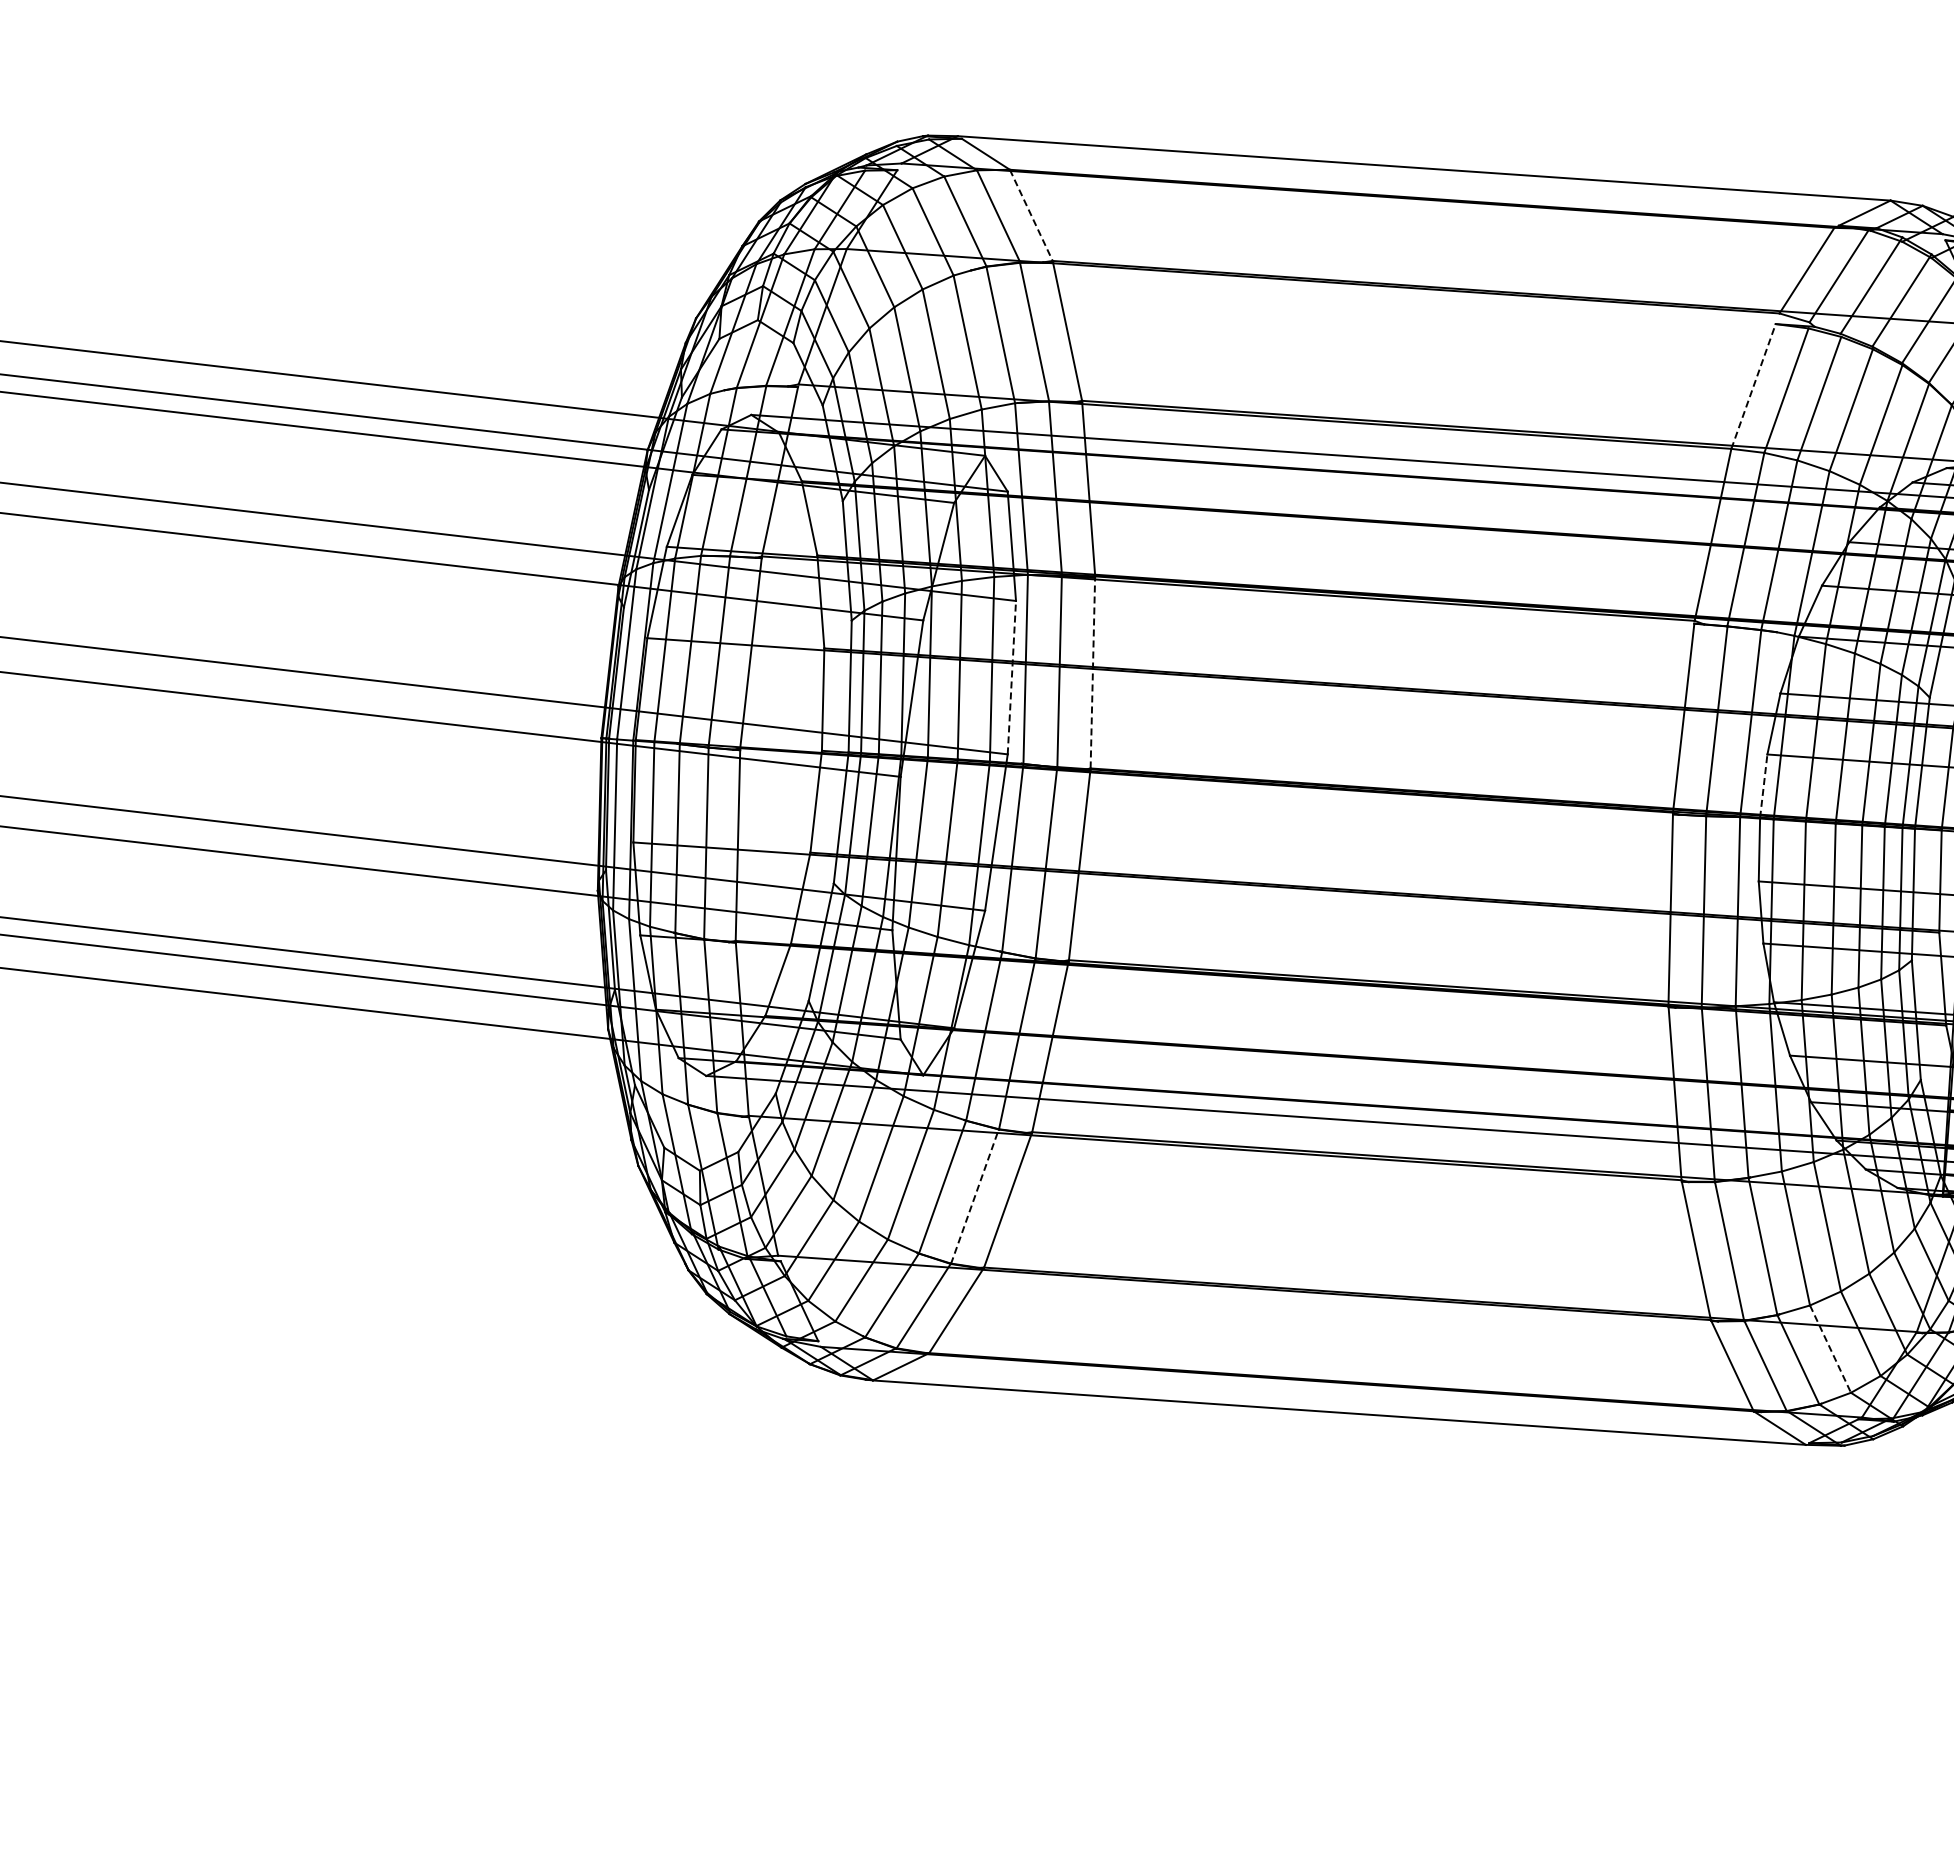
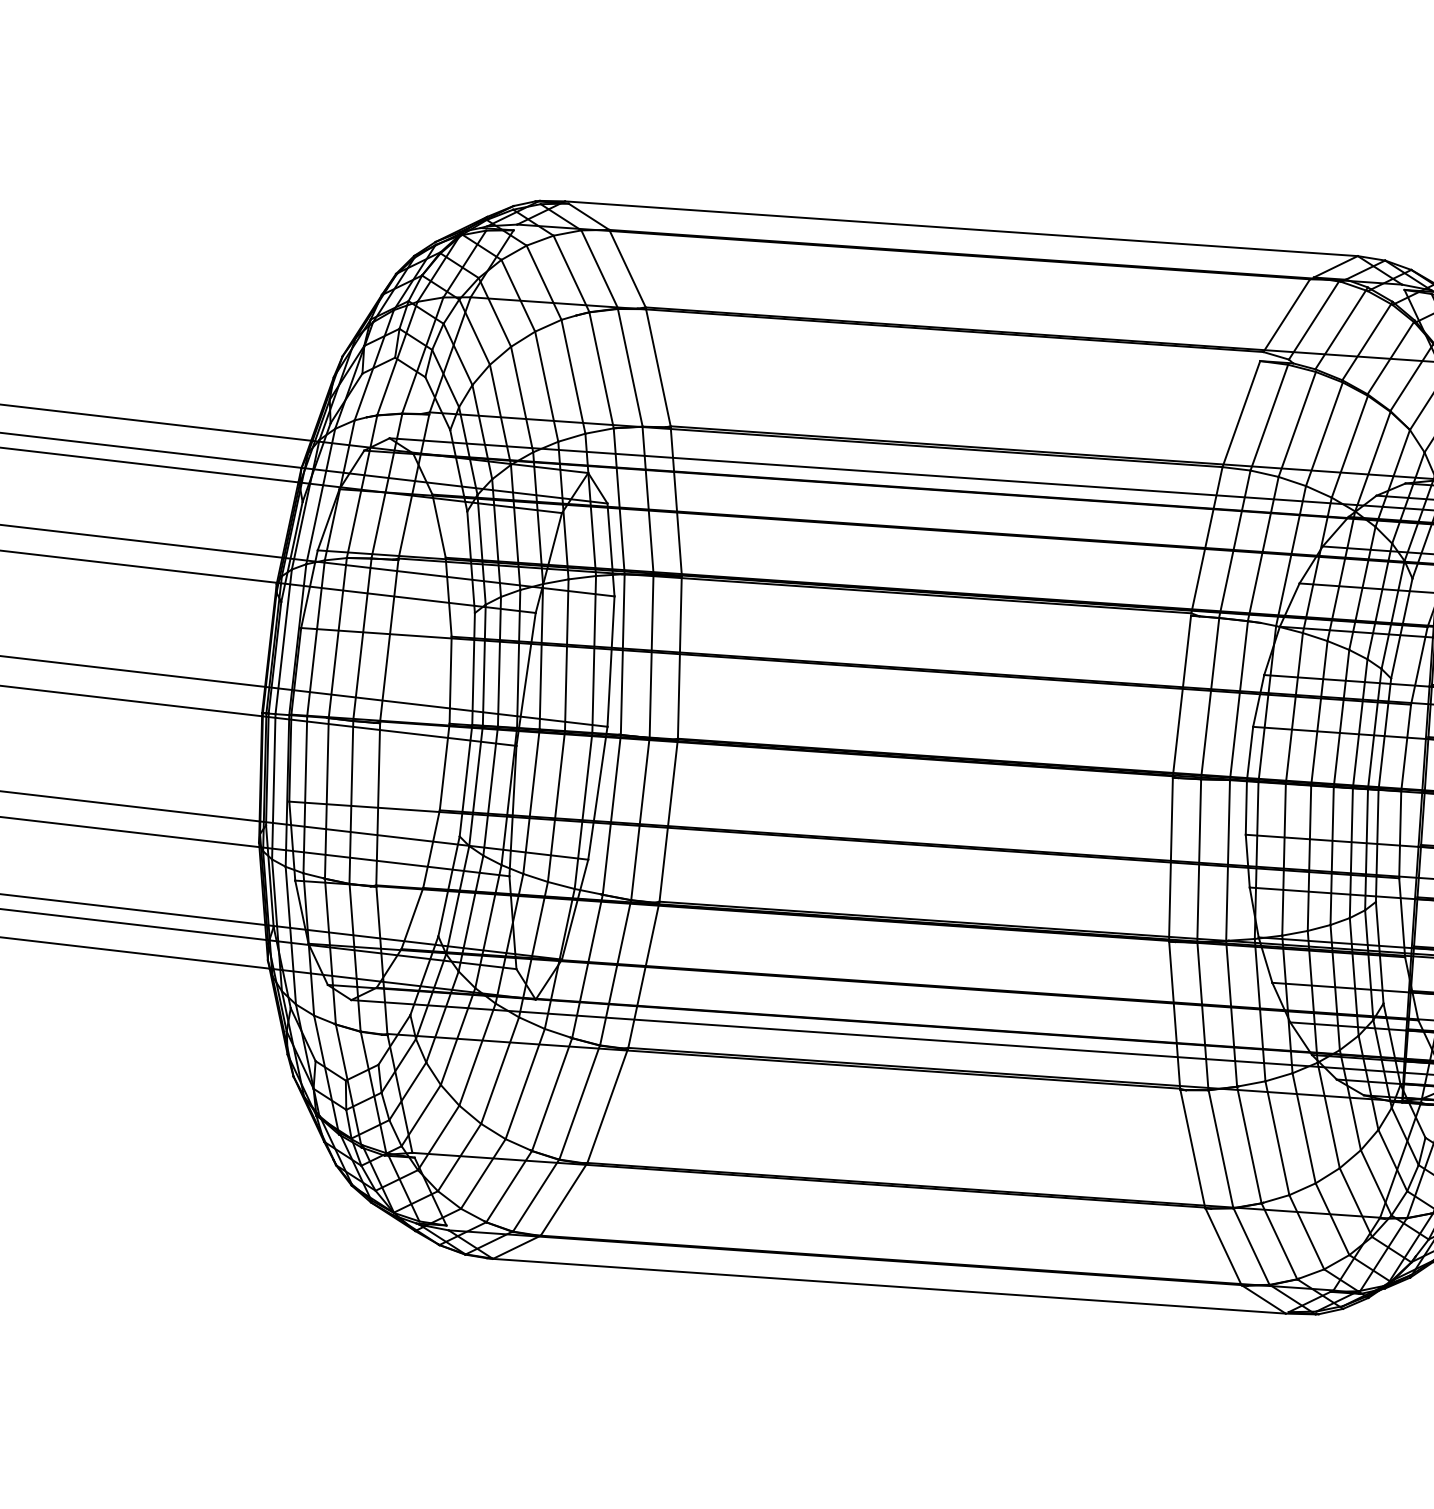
line: (1031, 215) -> (627, 268), dashed -> solid
line: (1753, 386) -> (1241, 414), dashed -> solid
line: (1092, 672) -> (679, 657), dashed -> solid
line: (1011, 677) -> (610, 661), dashed -> solid
line: (1763, 786) -> (1249, 754), dashed -> solid
line: (974, 1196) -> (579, 1102), dashed -> solid
line: (1830, 1349) -> (1306, 1232), dashed -> solid

